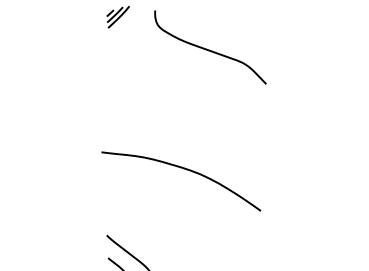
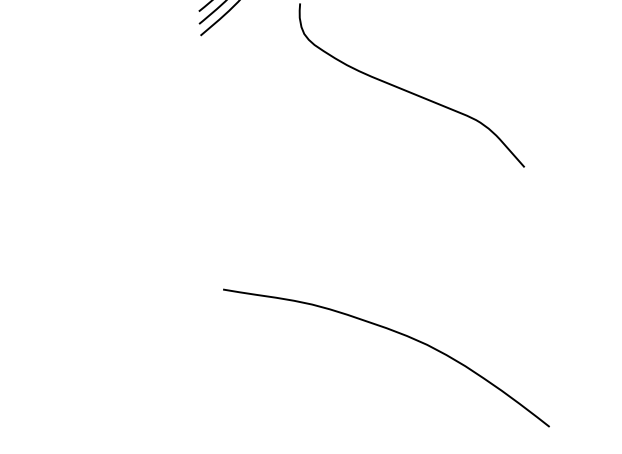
curve: (186, 170) -> (398, 335), moved

